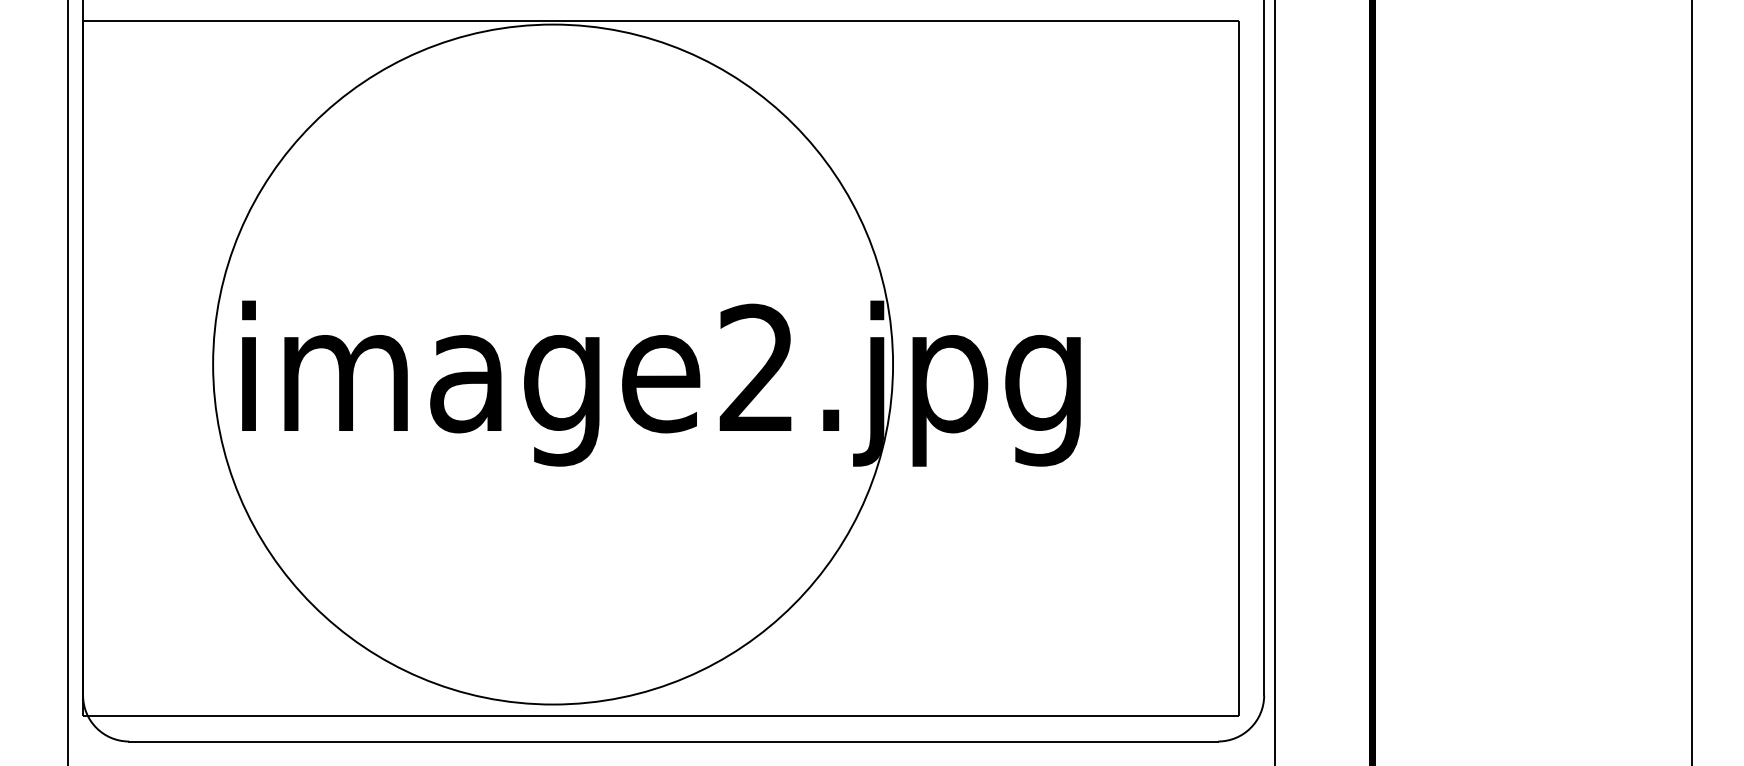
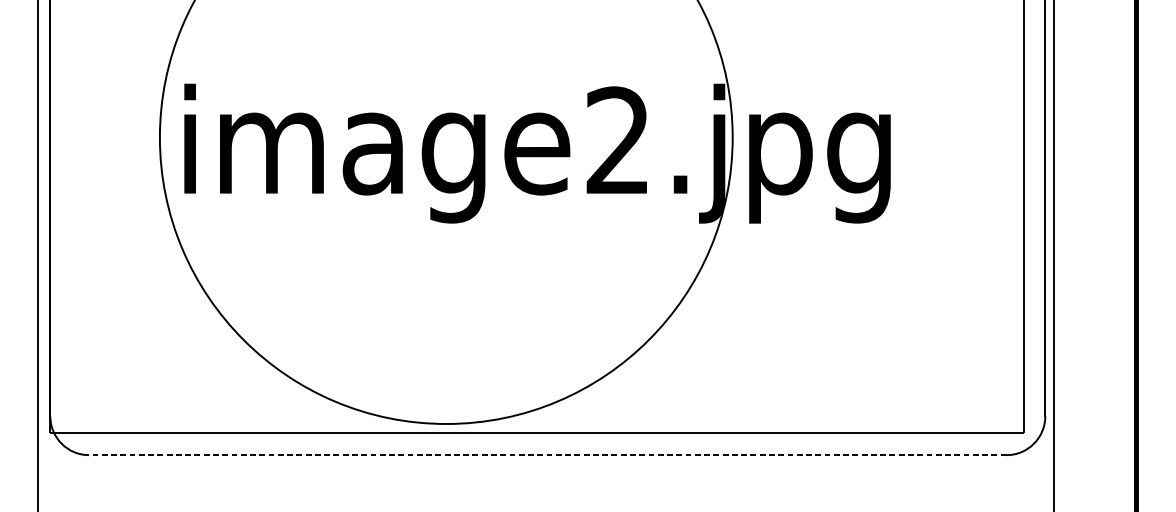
line: (673, 741) -> (547, 455), solid -> dashed

